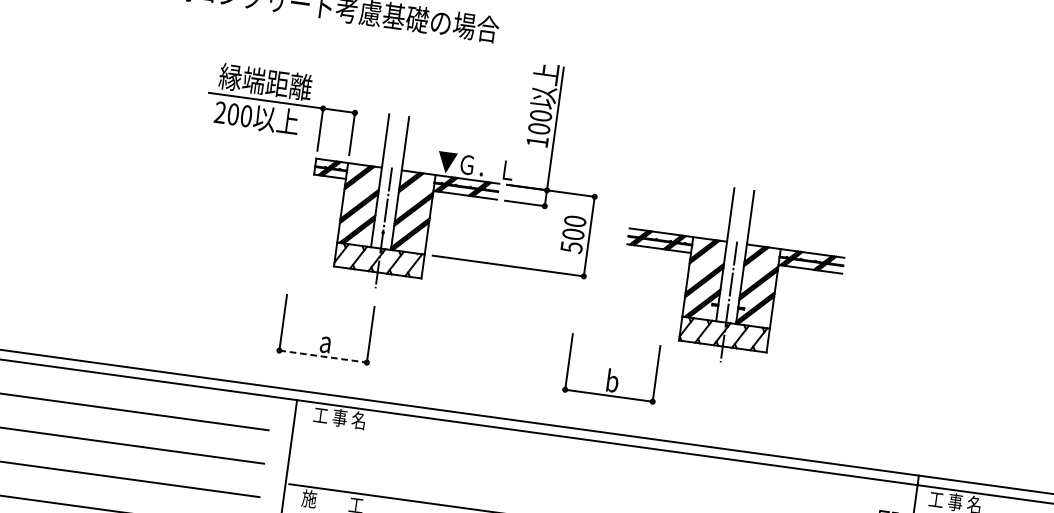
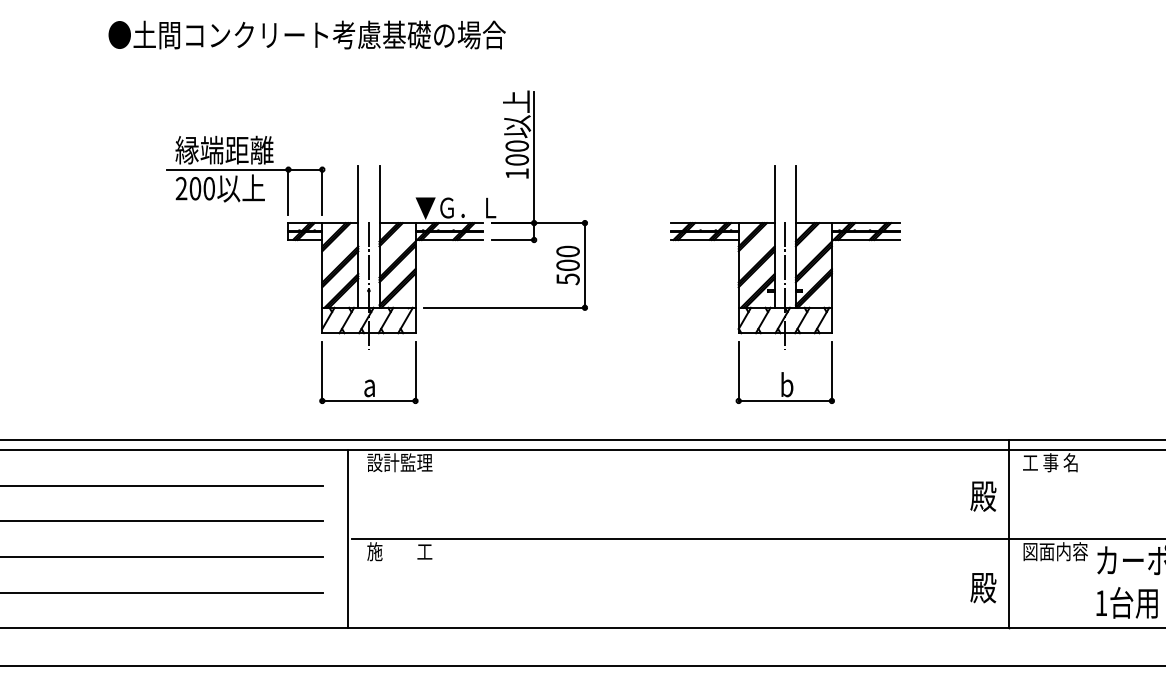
part: (399, 166) -> (376, 219), moved
line: (322, 357) -> (368, 401), dashed -> solid
part: (611, 368) -> (784, 372), moved
text: (343, 418) -> (399, 462), 工 事 名 -> 設計監理

